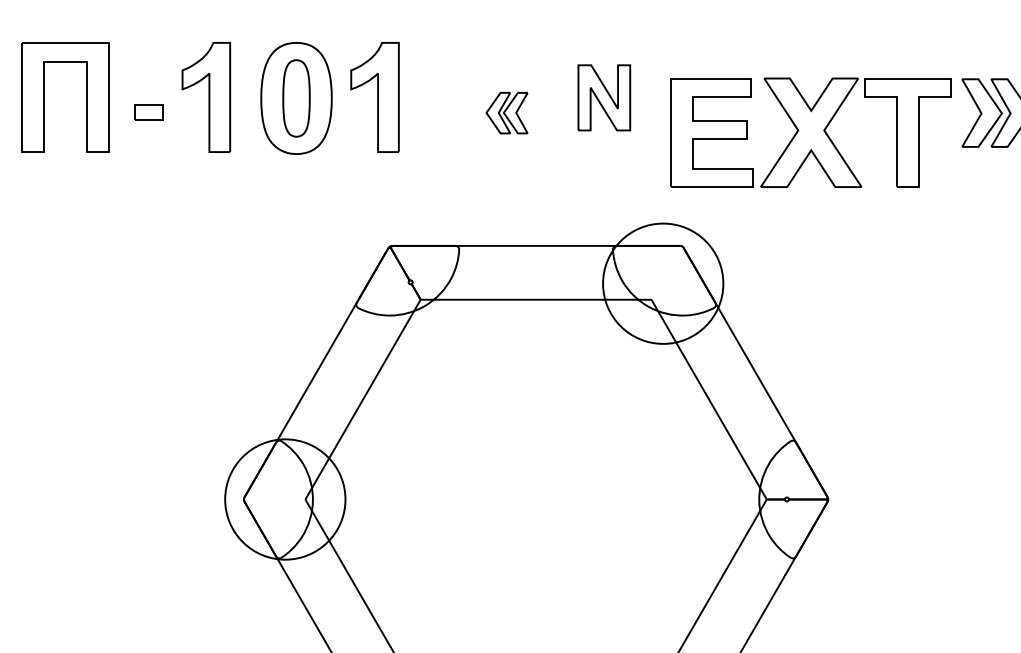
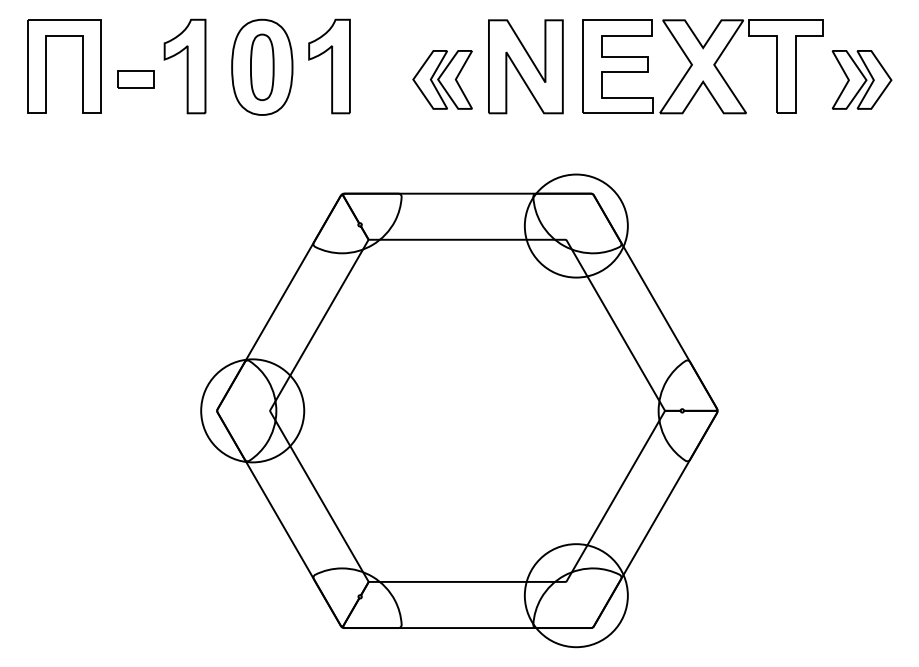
part: (603, 97) -> (525, 66), size x1.67
part: (148, 112) -> (135, 79), size x1.43
part: (506, 112) -> (442, 79), size x1.67
part: (810, 132) -> (702, 66), moved

